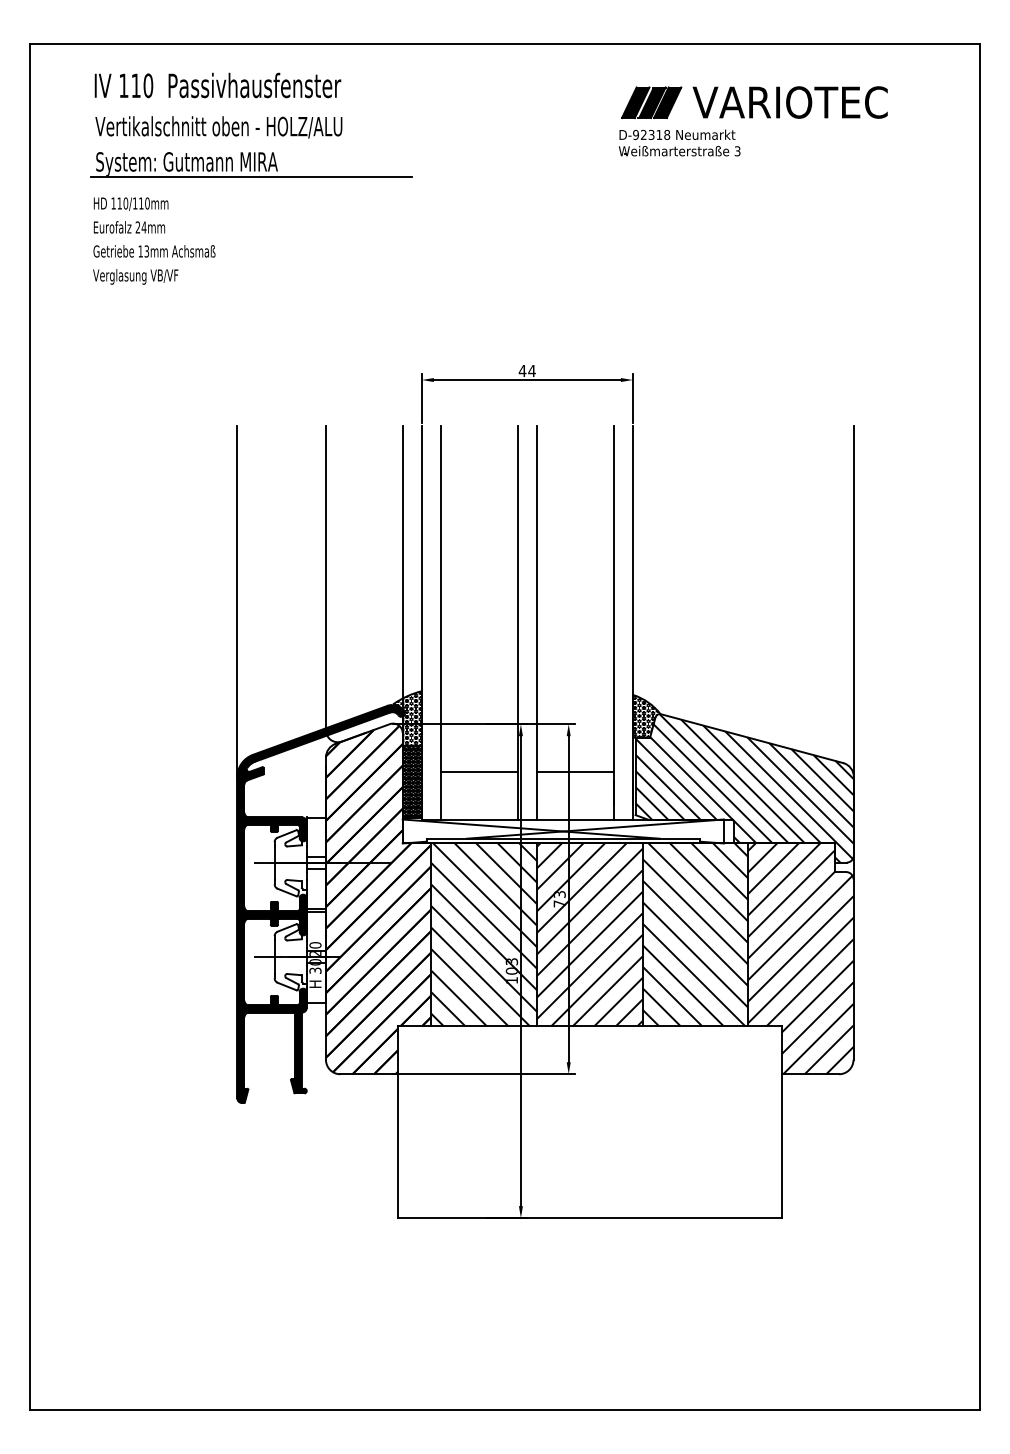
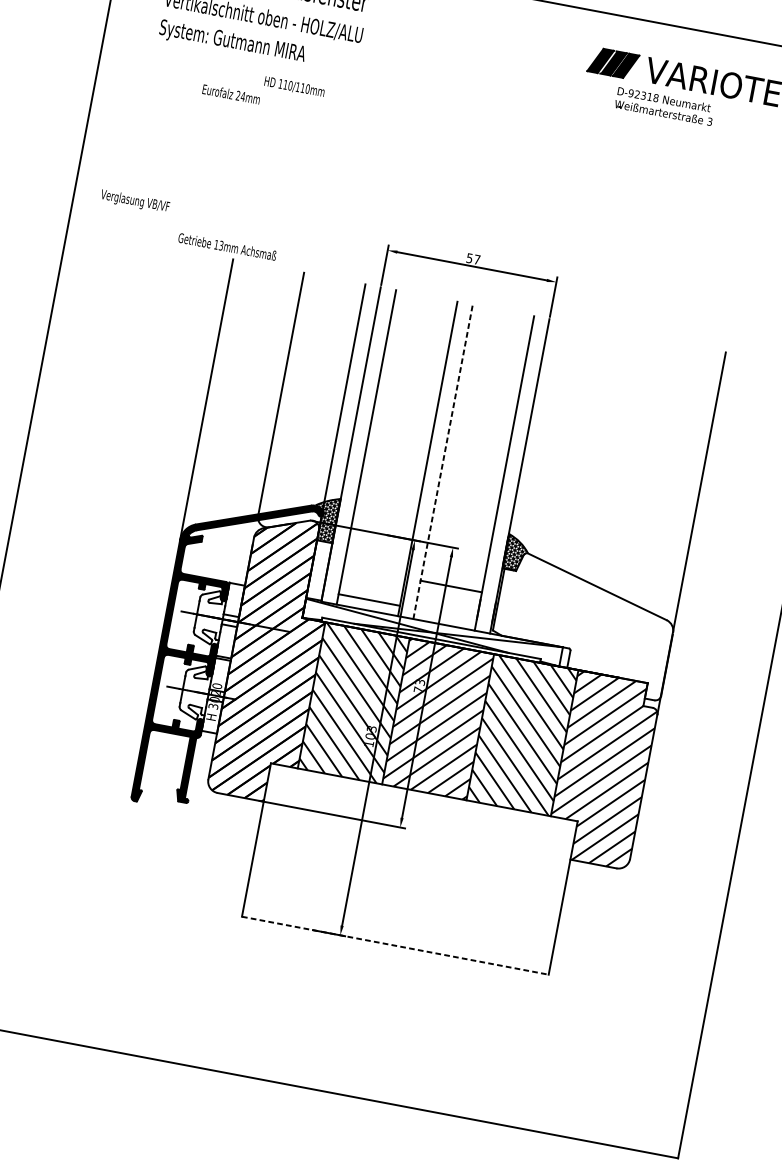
part: (679, 142) -> (664, 106), moved
line: (251, 177) -> (282, 62), removed
text: (130, 203) -> (294, 86), moved
text: (129, 227) -> (231, 94), moved
text: (154, 251) -> (227, 246), moved
text: (135, 276) -> (135, 201), moved
text: (526, 371) -> (472, 259), 44 -> 57
line: (536, 622) -> (442, 461), solid -> dashed
line: (479, 771) -> (369, 599), moved
hatch: (411, 782) -> (318, 570), removed
hatch: (744, 788) -> (583, 625), removed
line: (589, 1218) -> (395, 945), solid -> dashed

